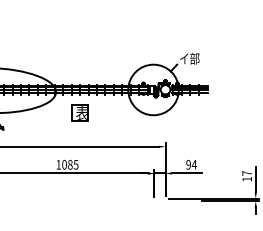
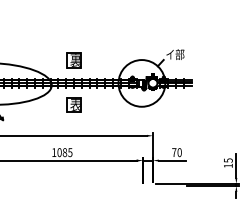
part: (79, 64) -> (73, 59), added
text: (191, 164) -> (176, 152), 94 -> 70
text: (246, 173) -> (227, 160), 17 -> 15

